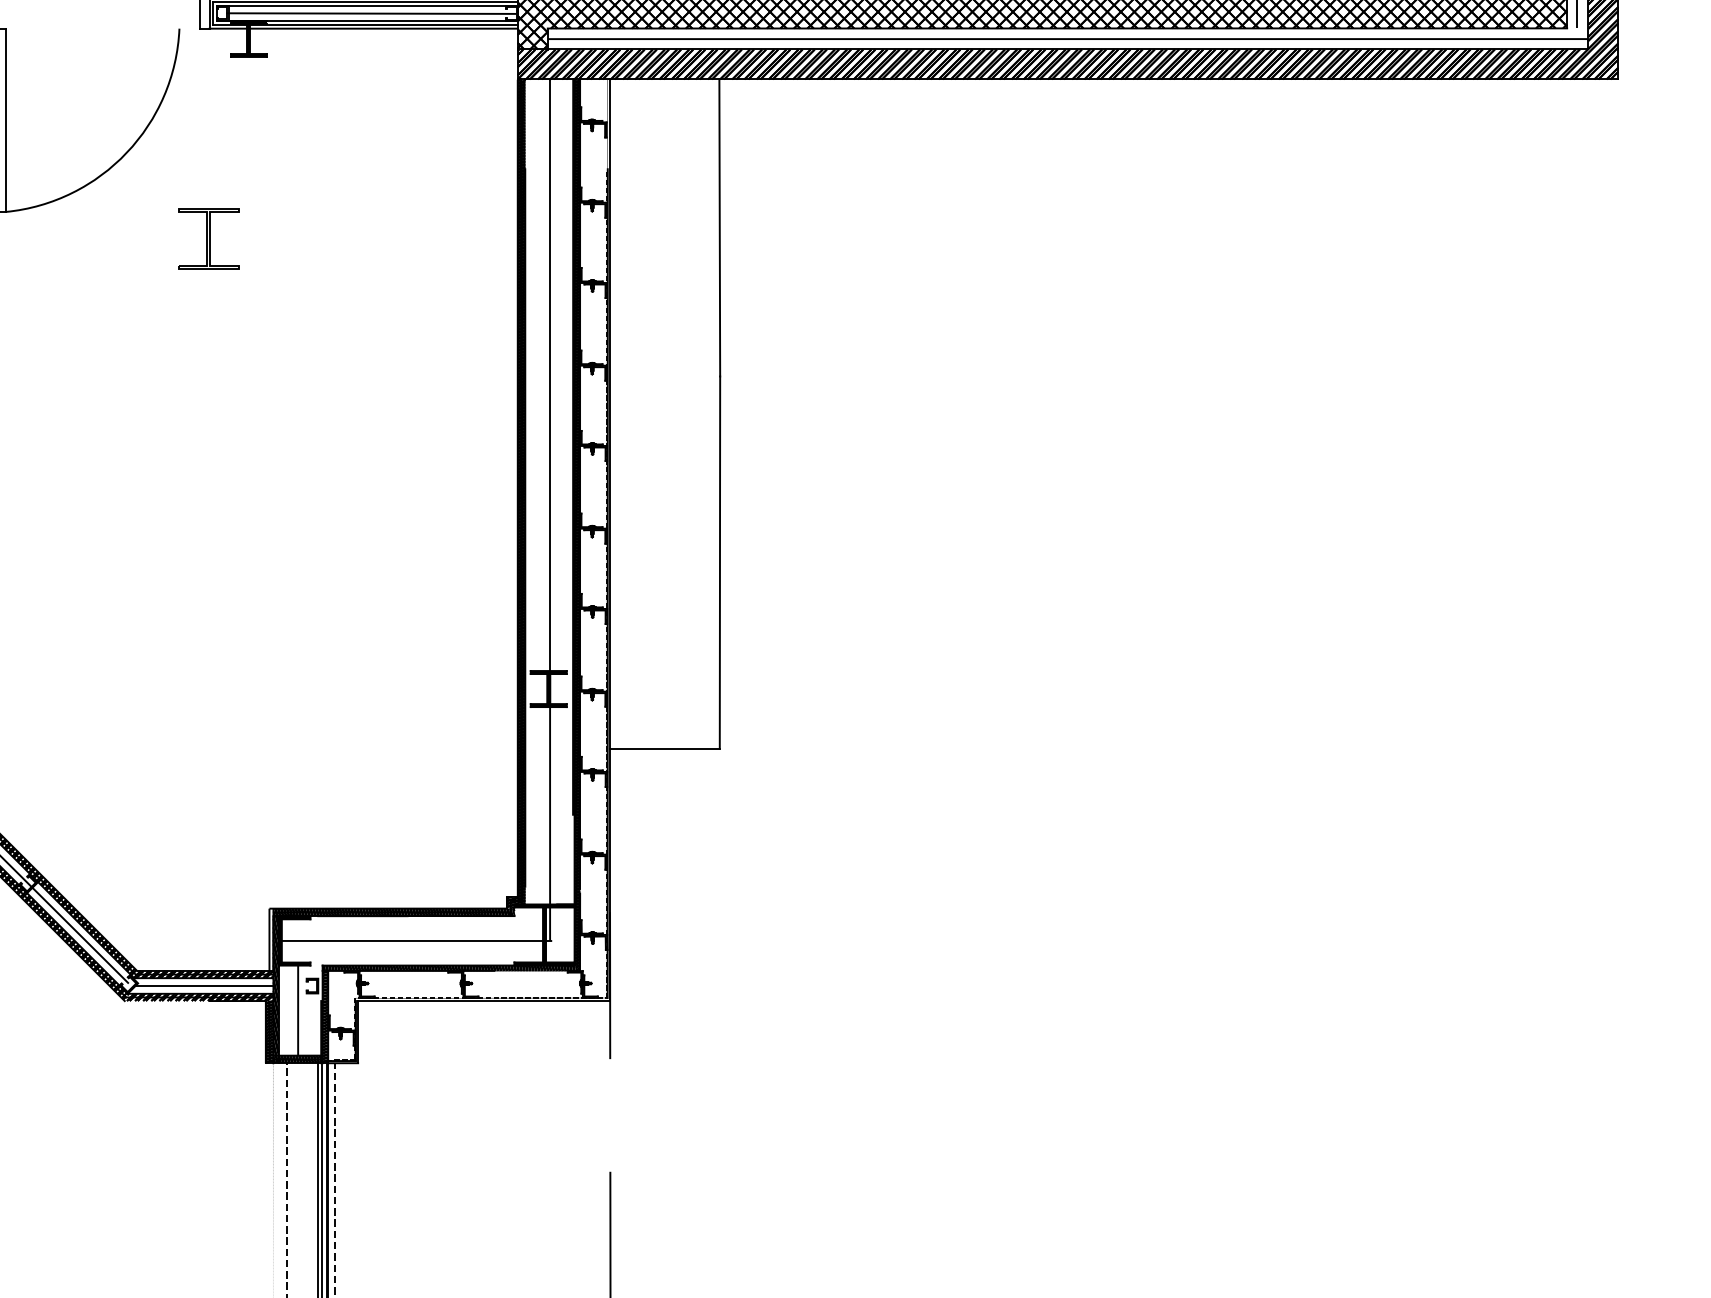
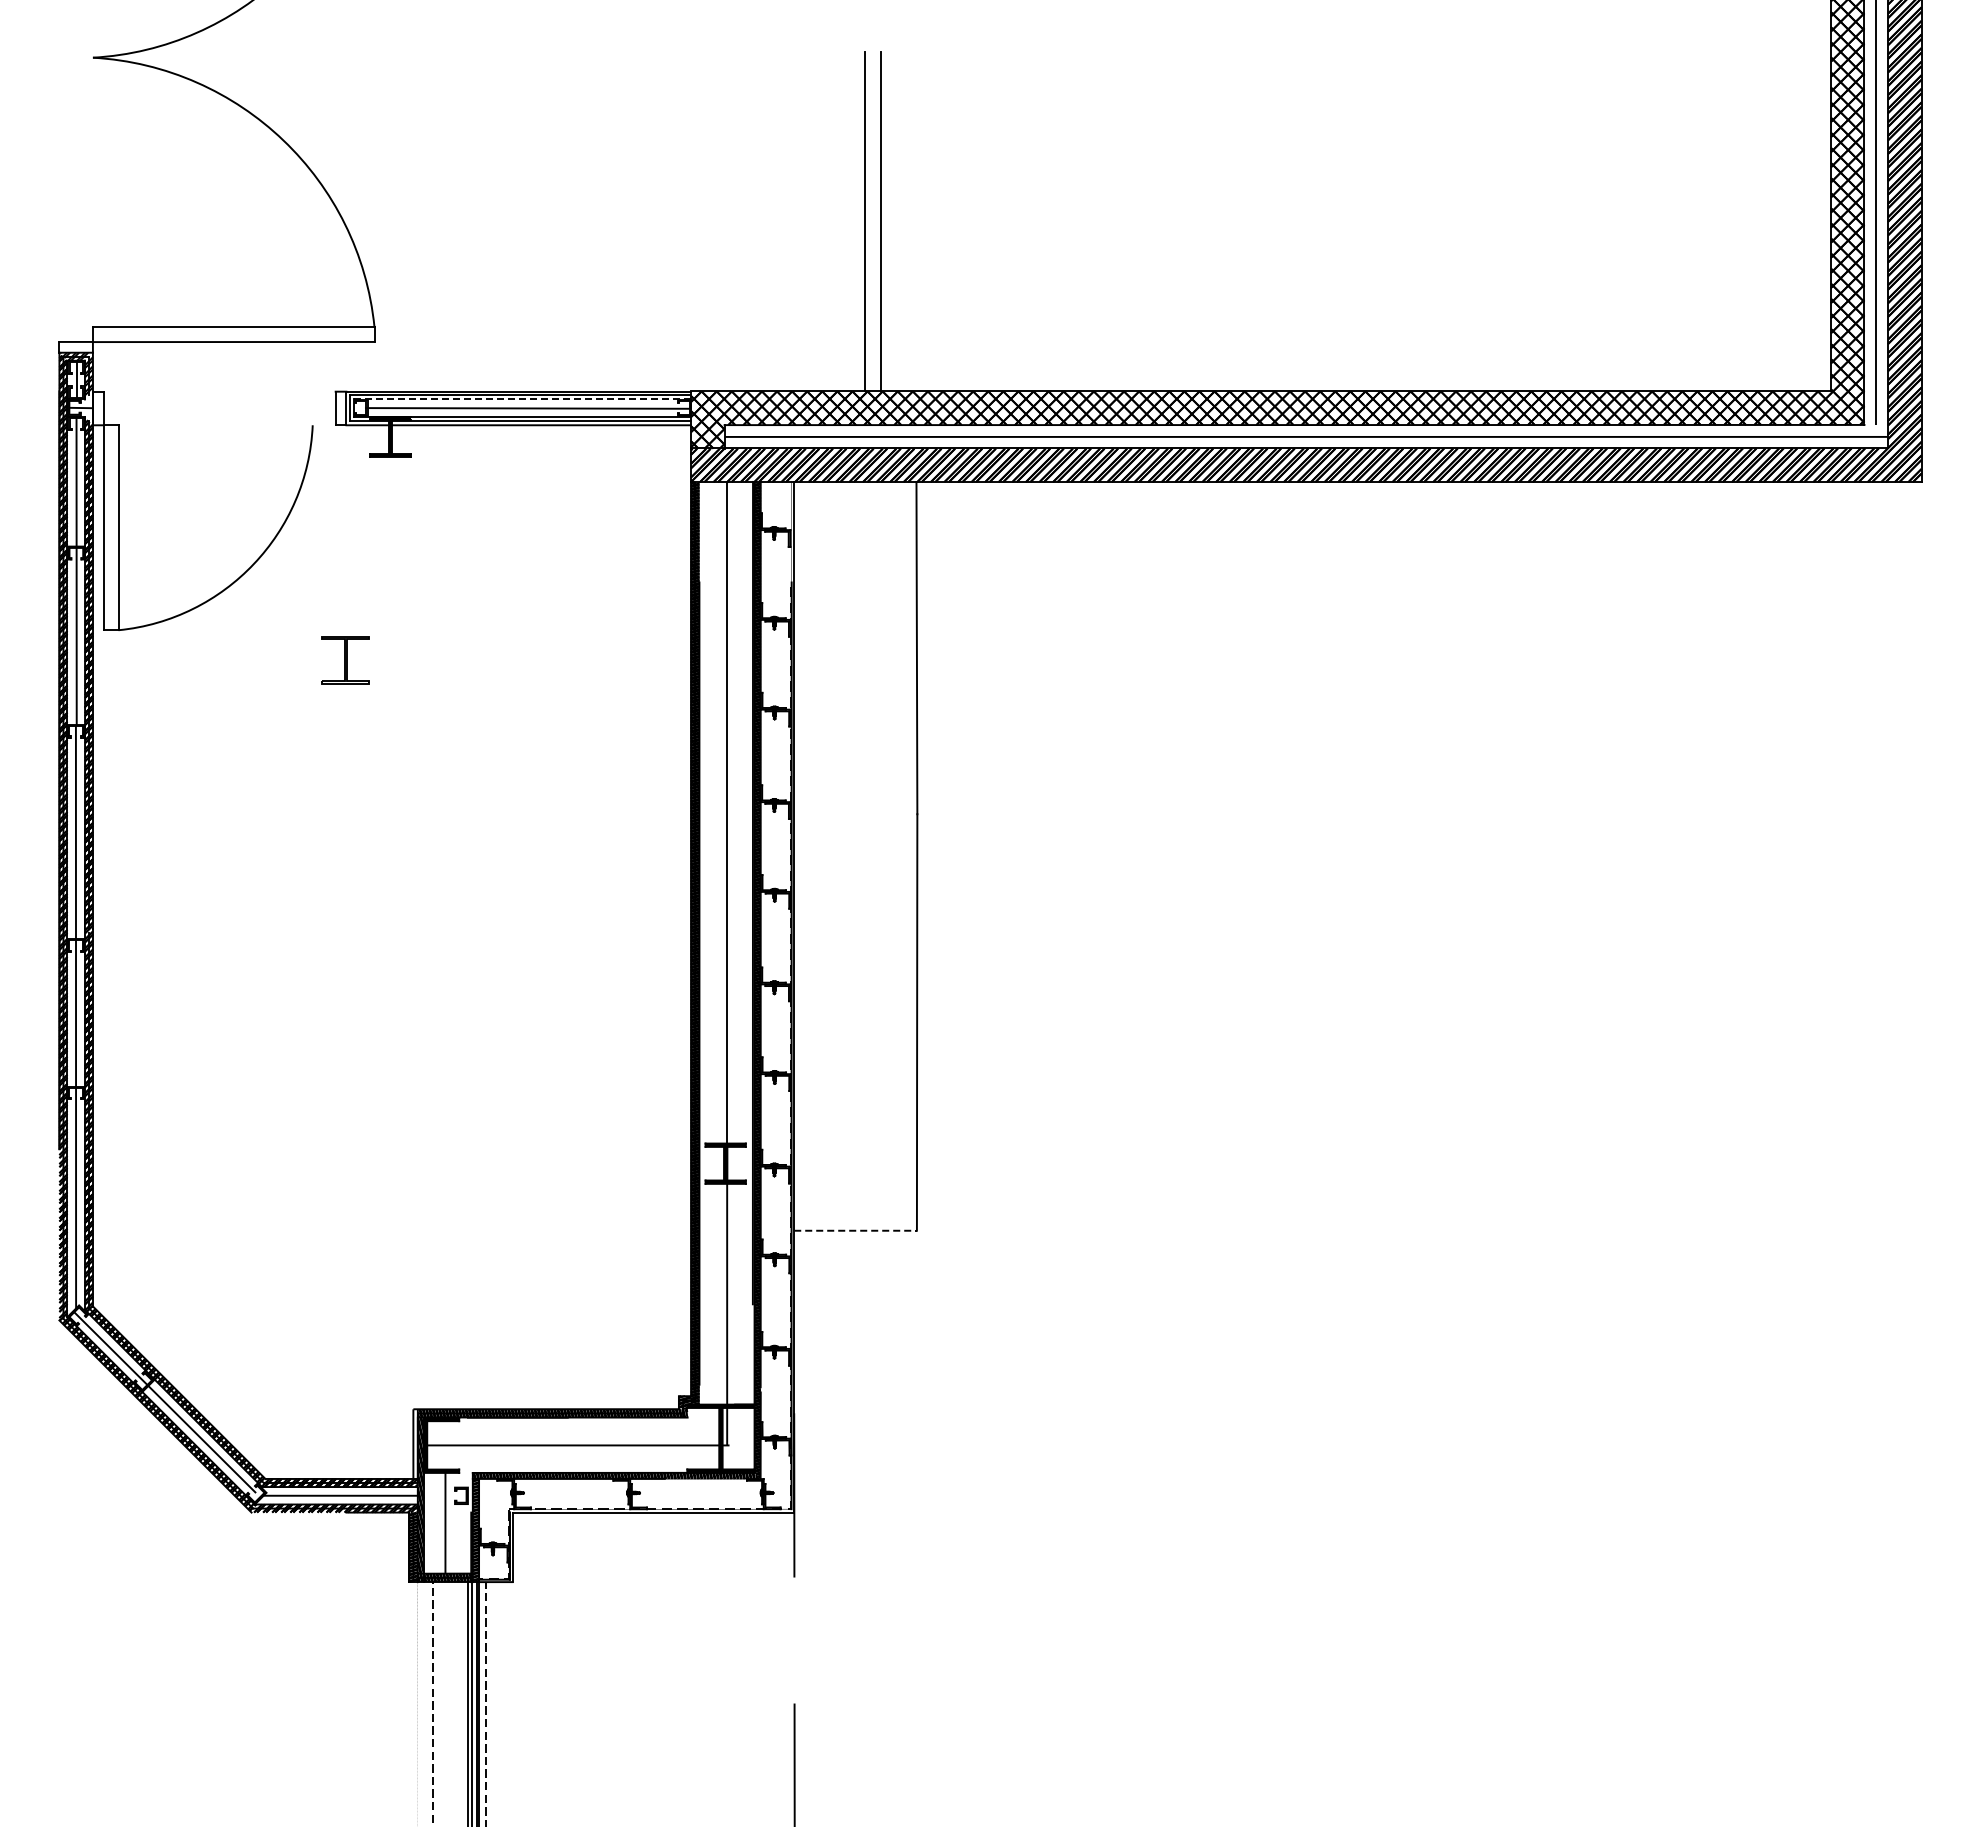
line: (367, 5) -> (523, 399), solid -> dashed
part: (208, 239) -> (345, 660), size x0.7
line: (665, 748) -> (856, 1230), solid -> dashed

